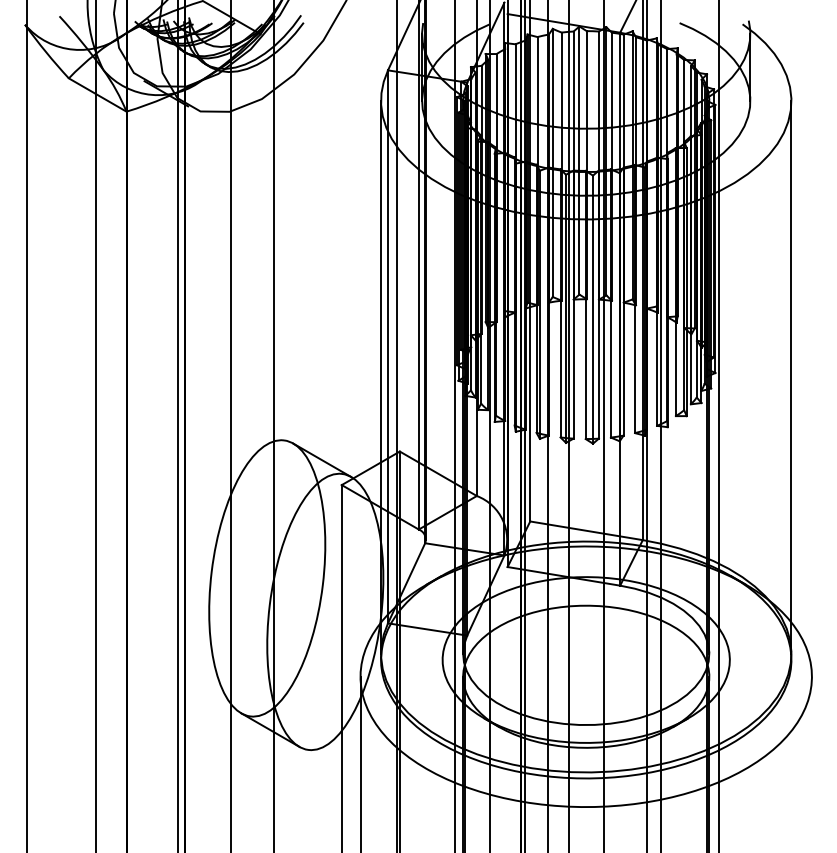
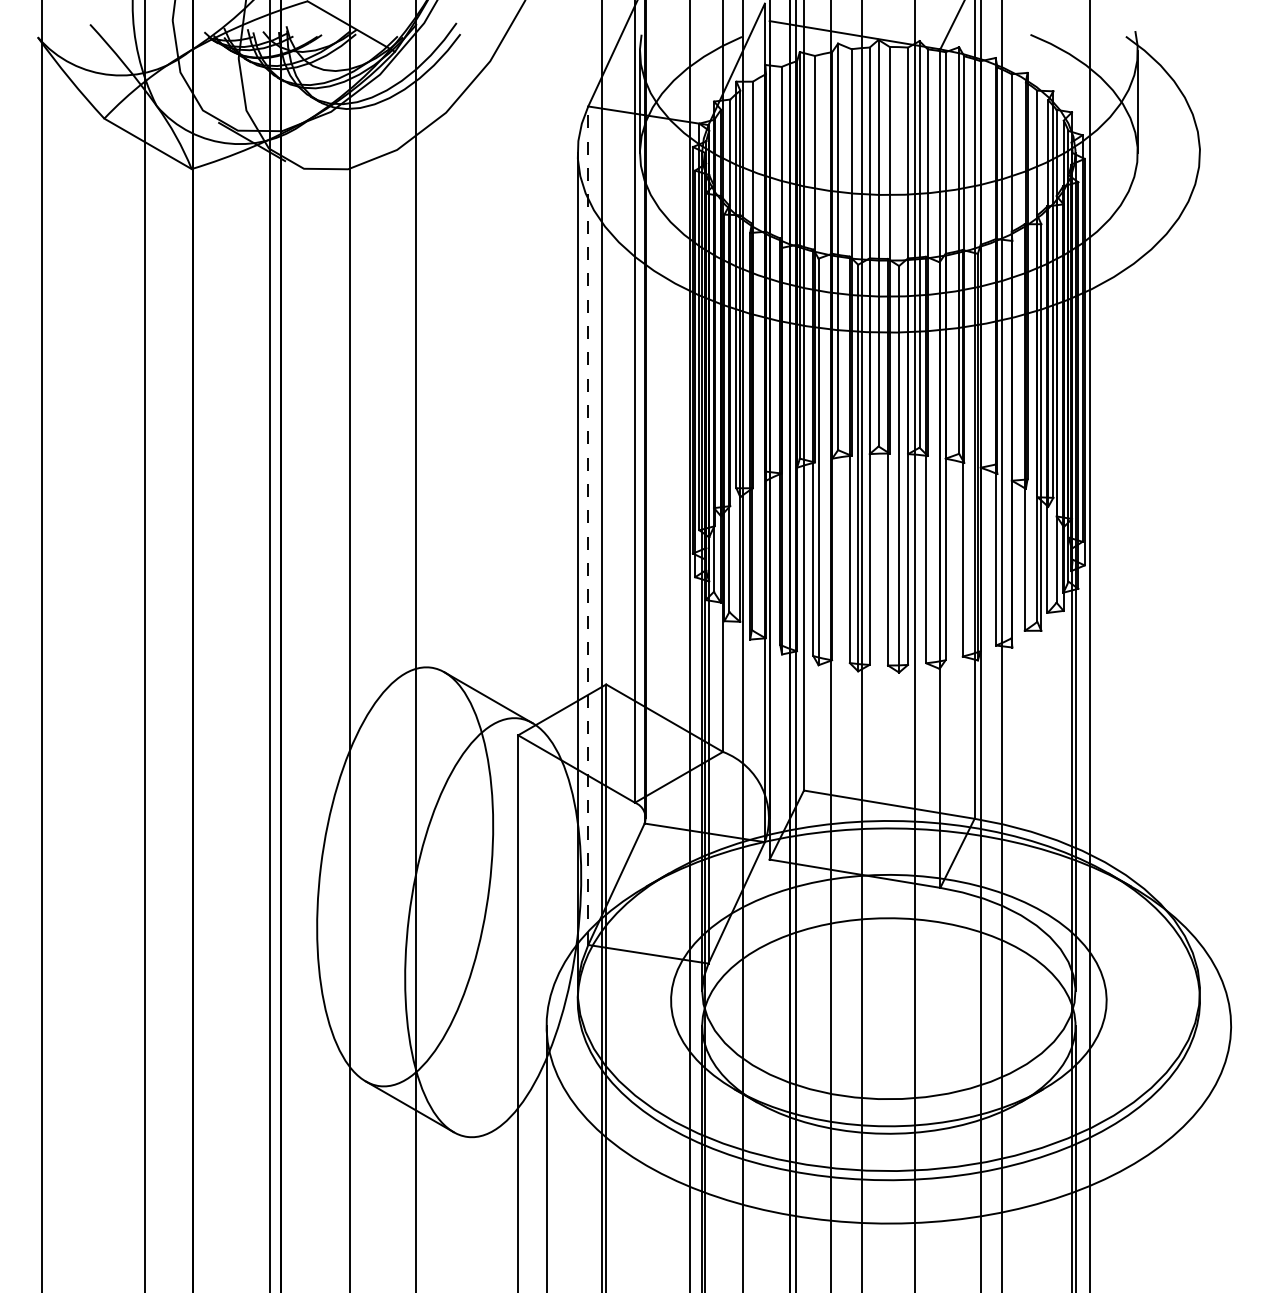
line: (388, 346) -> (589, 525), solid -> dashed
line: (791, 377) -> (1200, 572), removed

